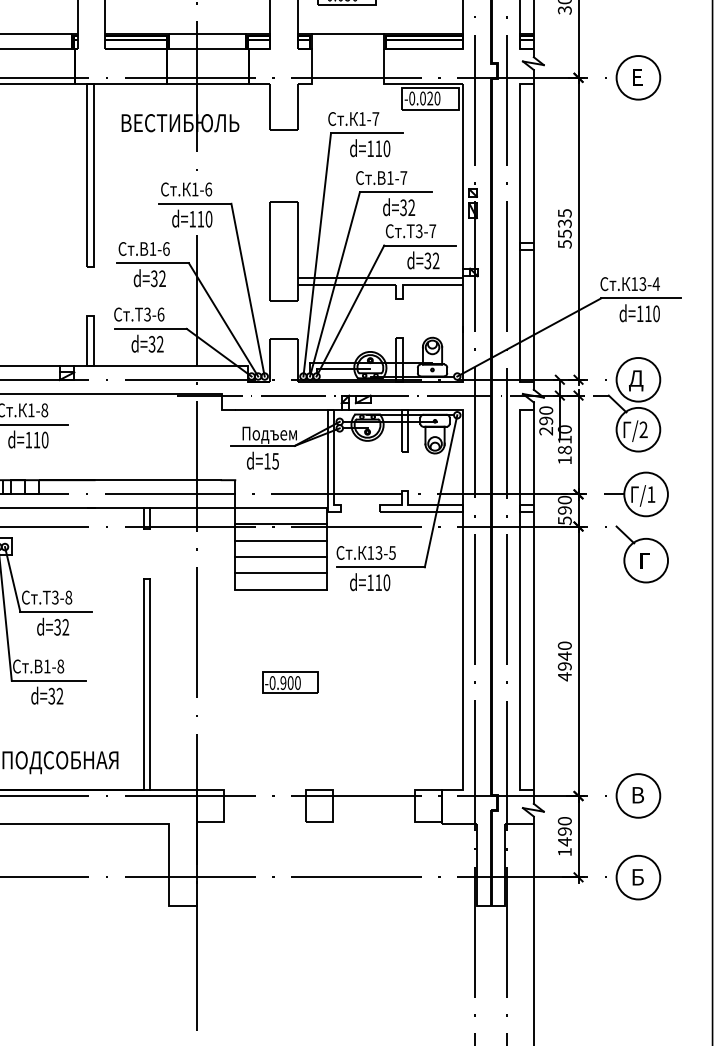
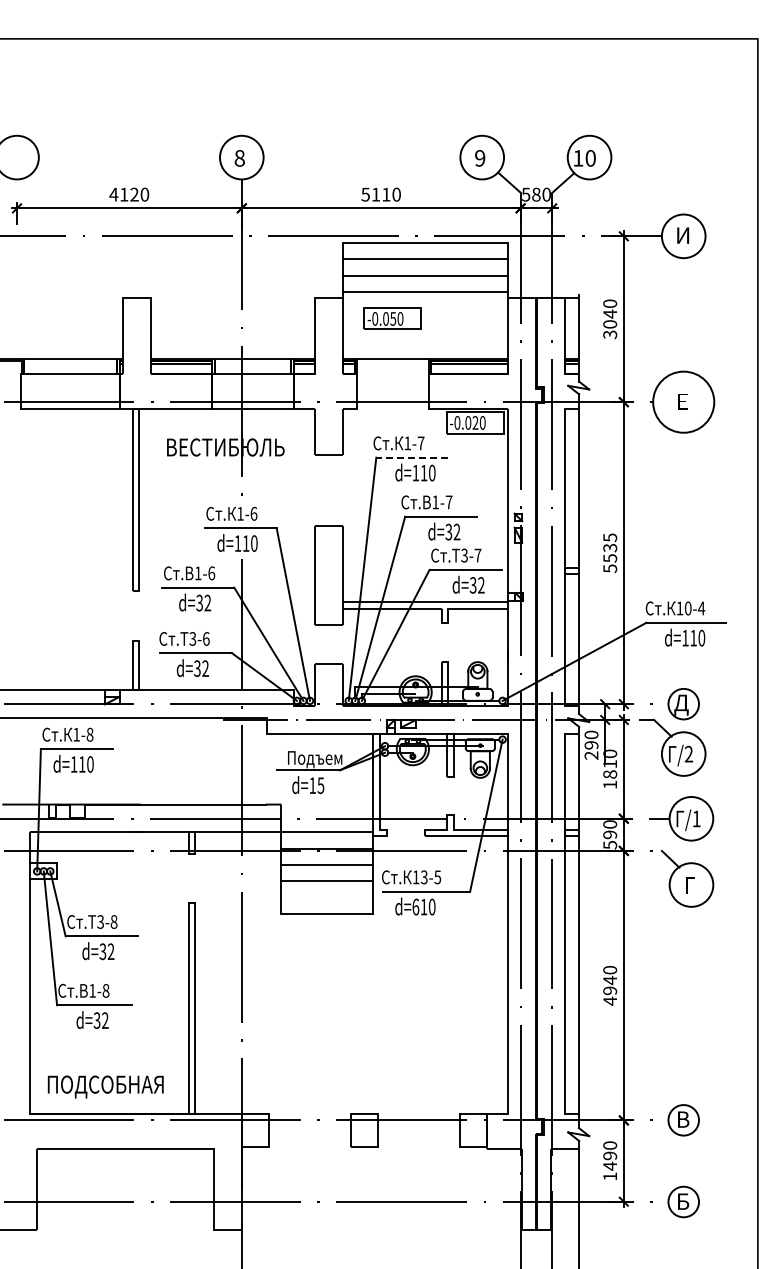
circle: (638, 78) -> (683, 402), size x1.4
line: (367, 133) -> (412, 457), solid -> dashed
text: (642, 284) -> (687, 608), 13-4 -> 10-4
circle: (638, 380) -> (683, 704), size x0.7
line: (281, 573) -> (326, 897), removed
text: (370, 582) -> (415, 906), d=110 -> d=610
part: (291, 682) -> (336, 1006), removed
circle: (638, 796) -> (683, 1120), size x0.7
circle: (638, 877) -> (683, 1201), size x0.7

